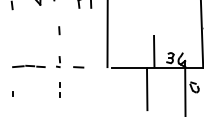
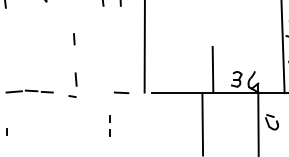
part: (58, 61) -> (72, 84), size x1.6
line: (78, 67) -> (121, 93), moved
line: (59, 87) -> (109, 122), moved

